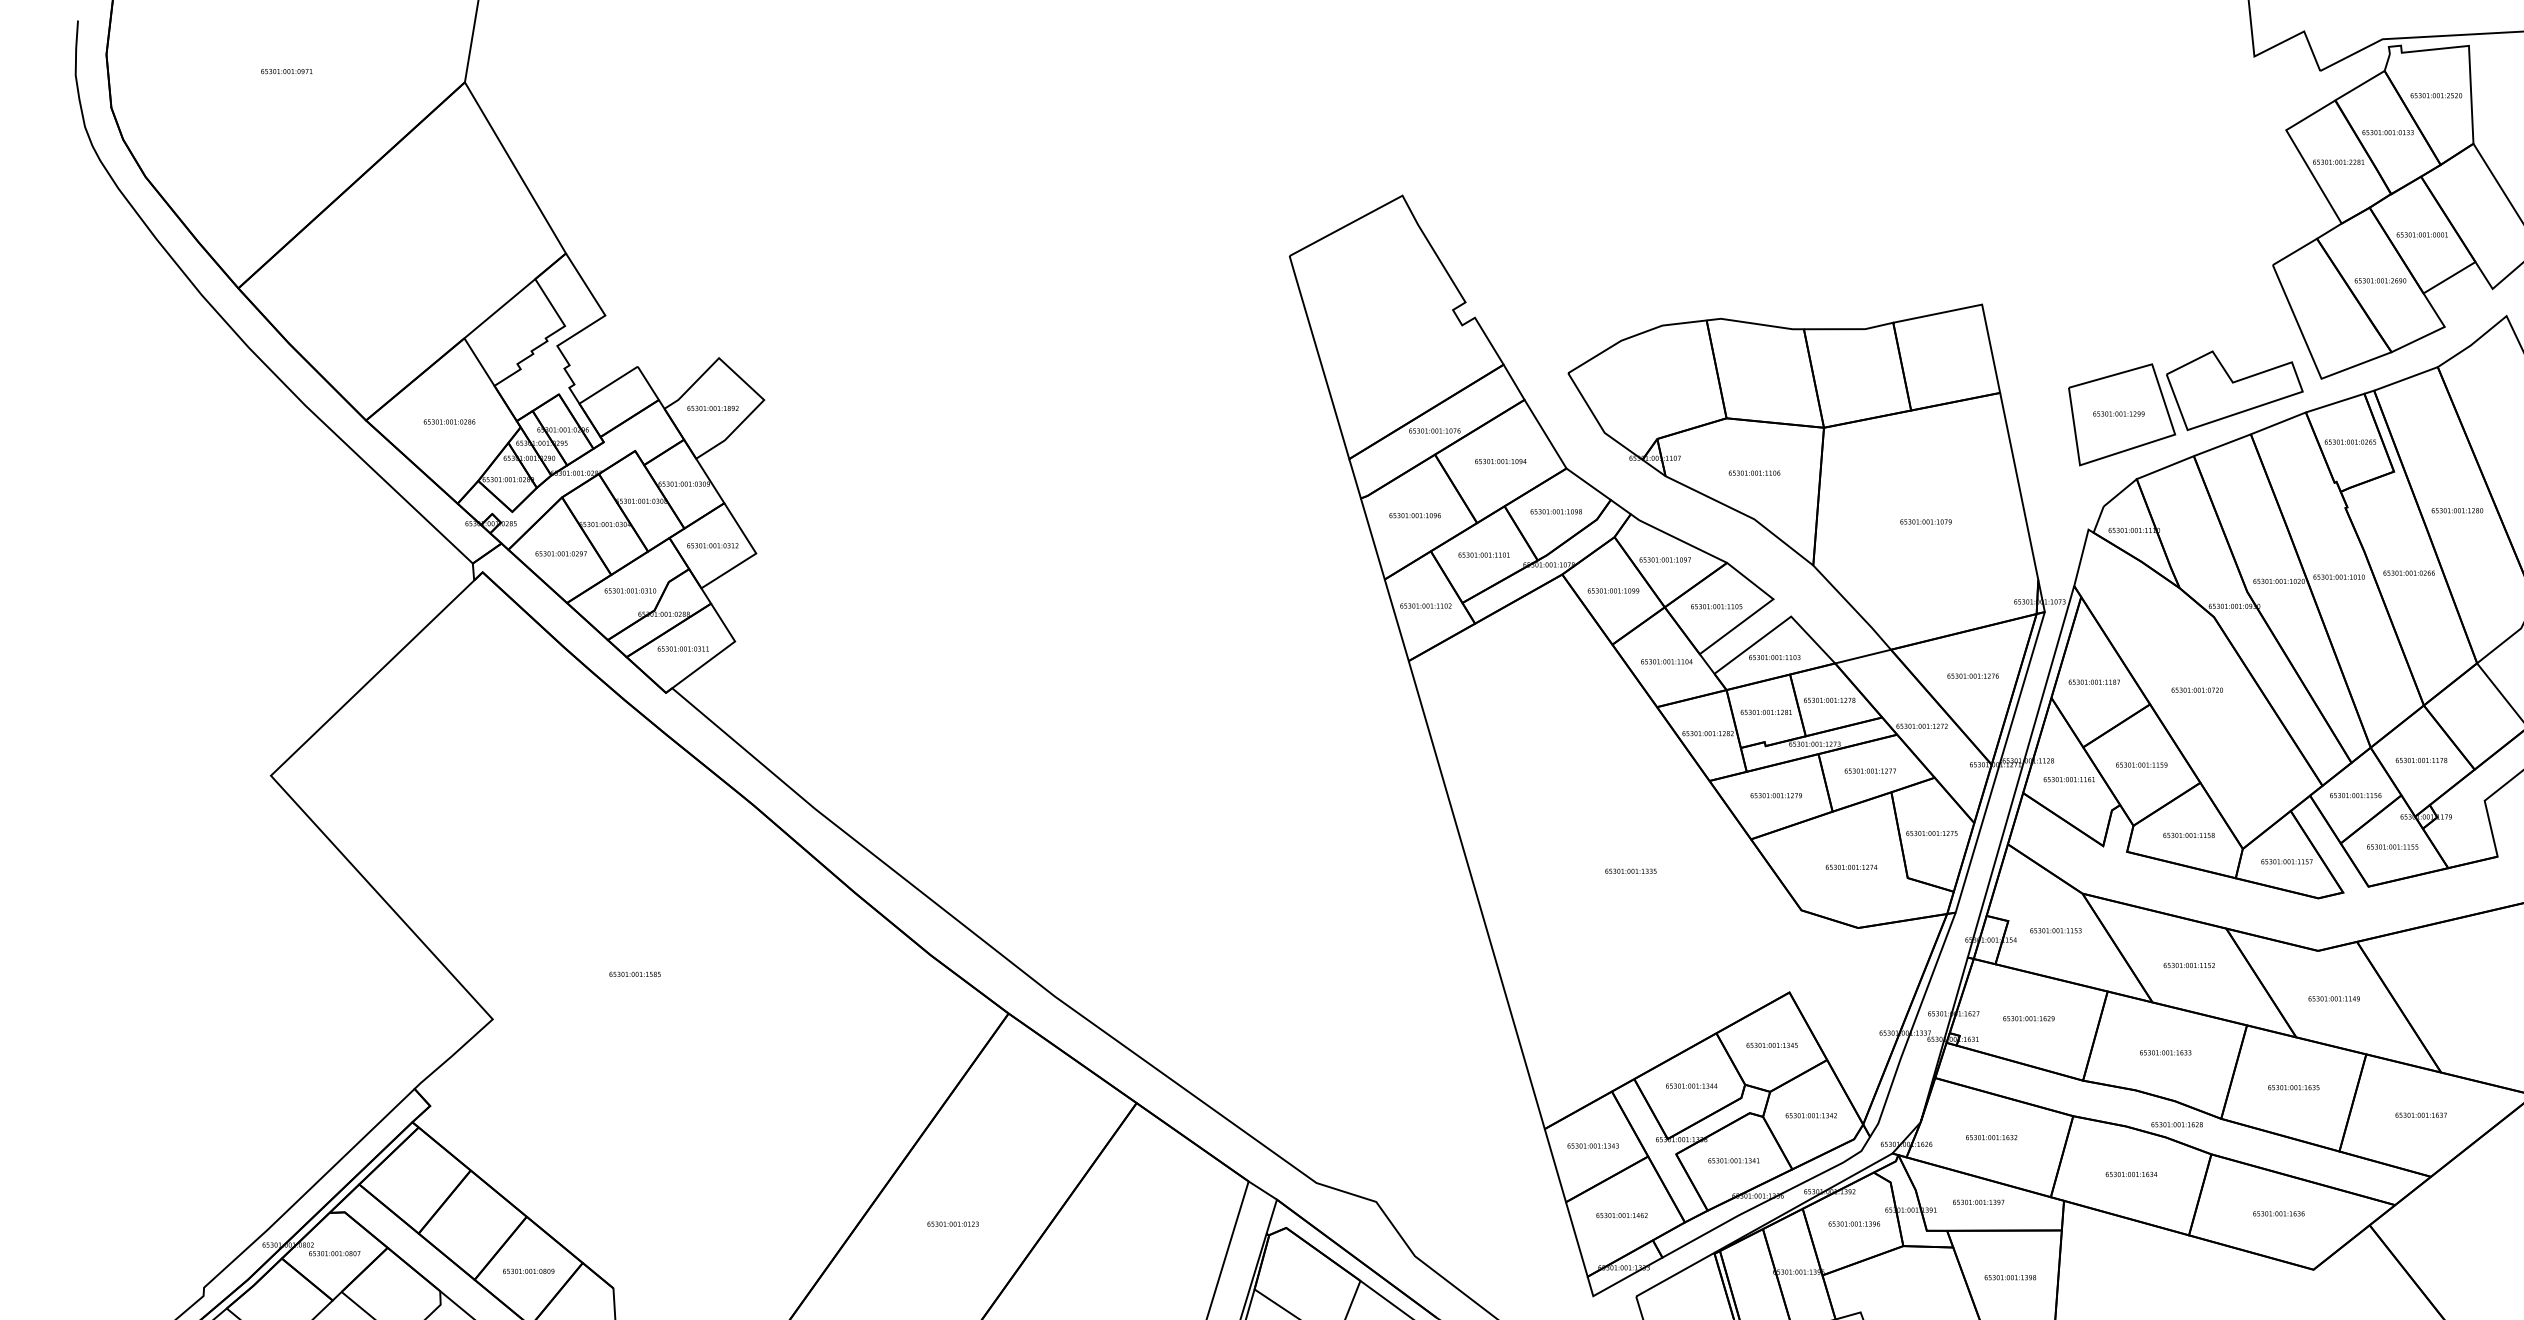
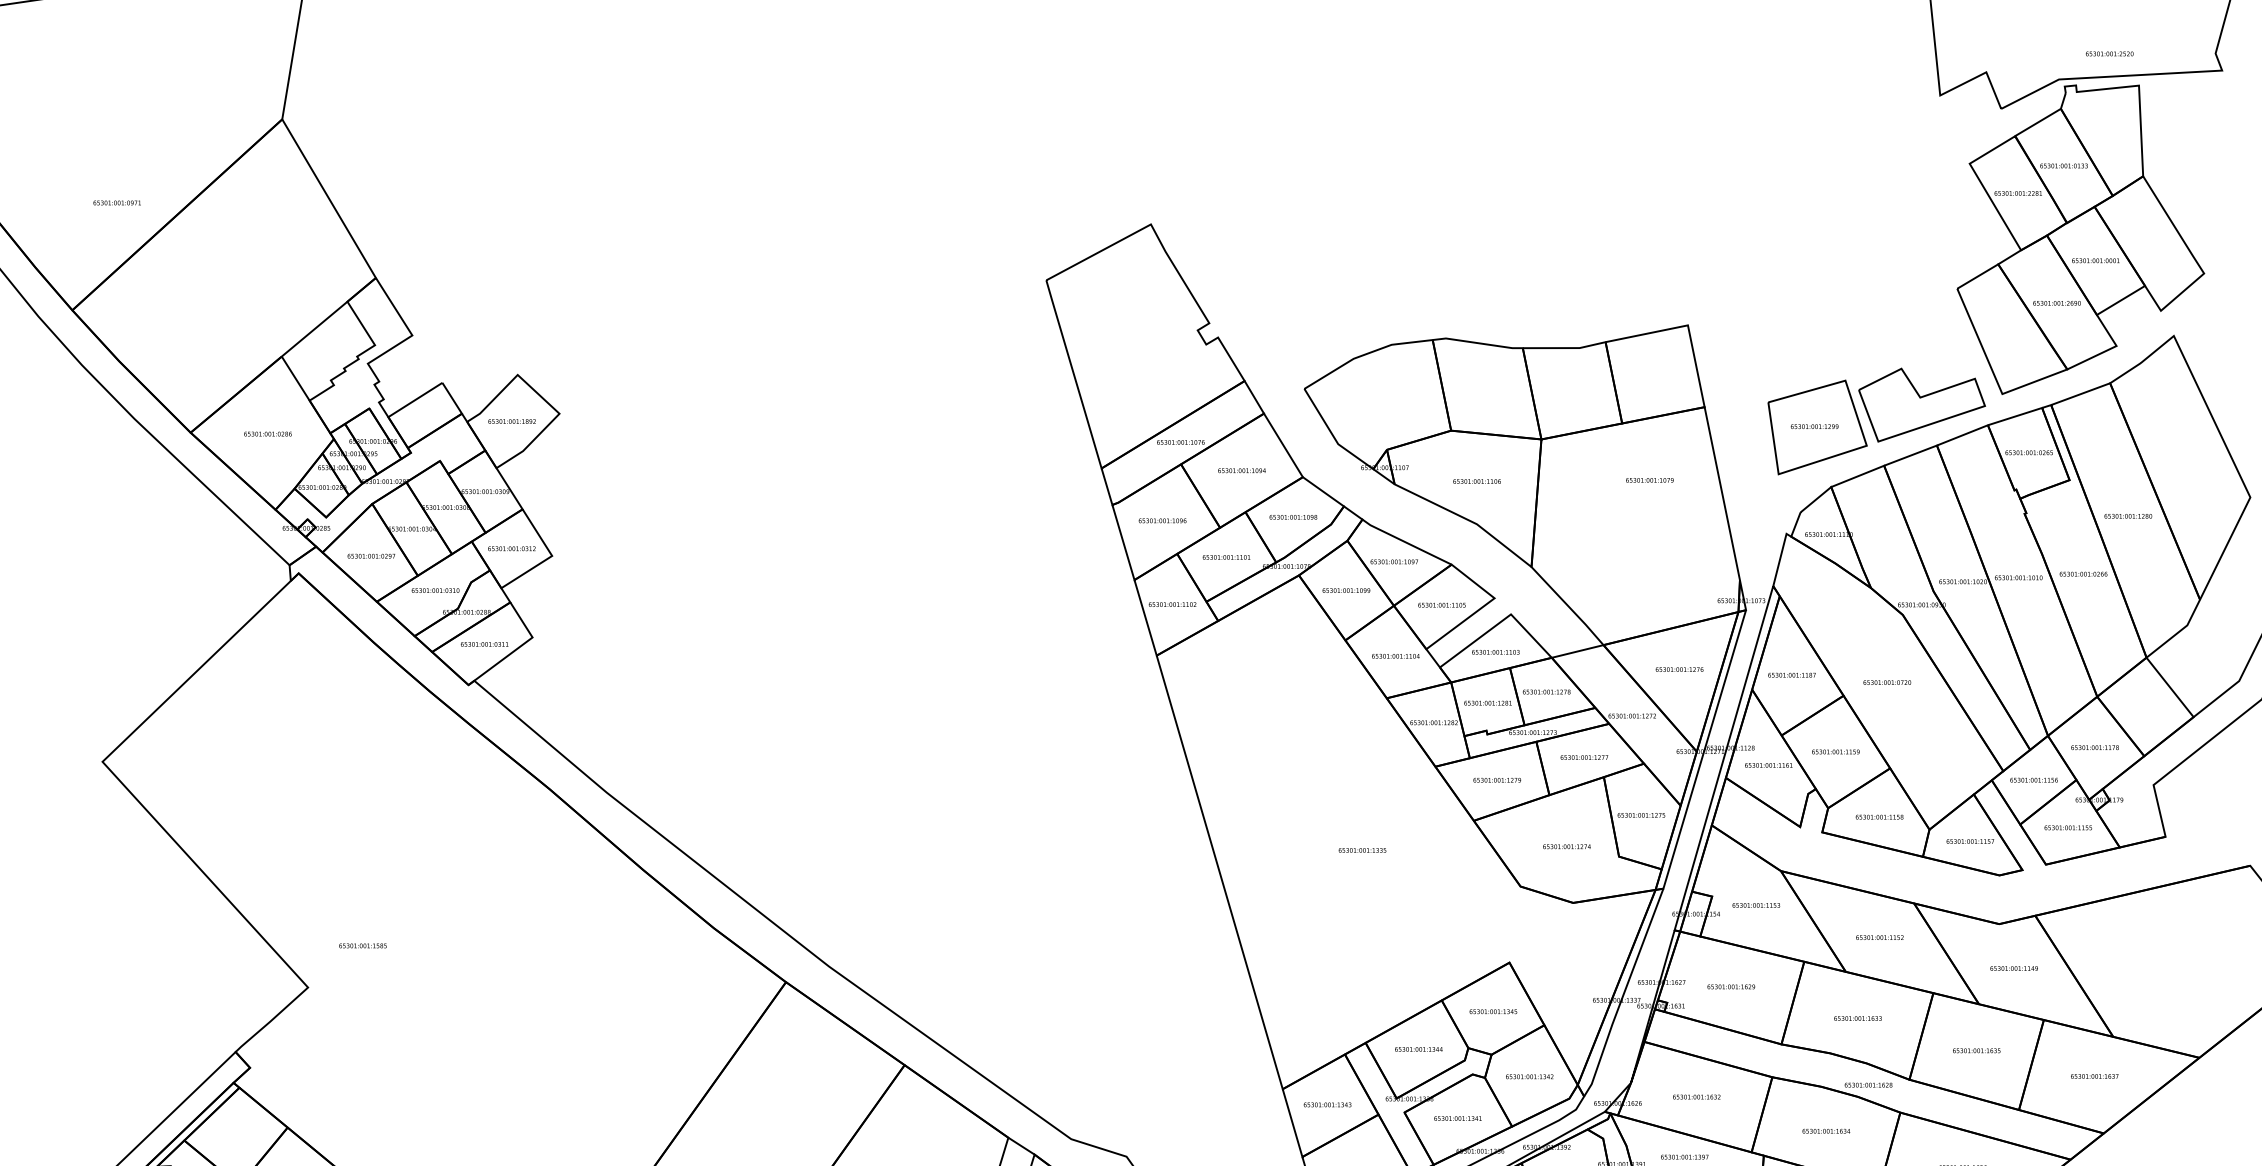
text: (286, 71) -> (116, 202), moved
text: (2436, 95) -> (2109, 53), moved
text: (1925, 521) -> (1649, 479), moved
text: (634, 973) -> (362, 945), moved

